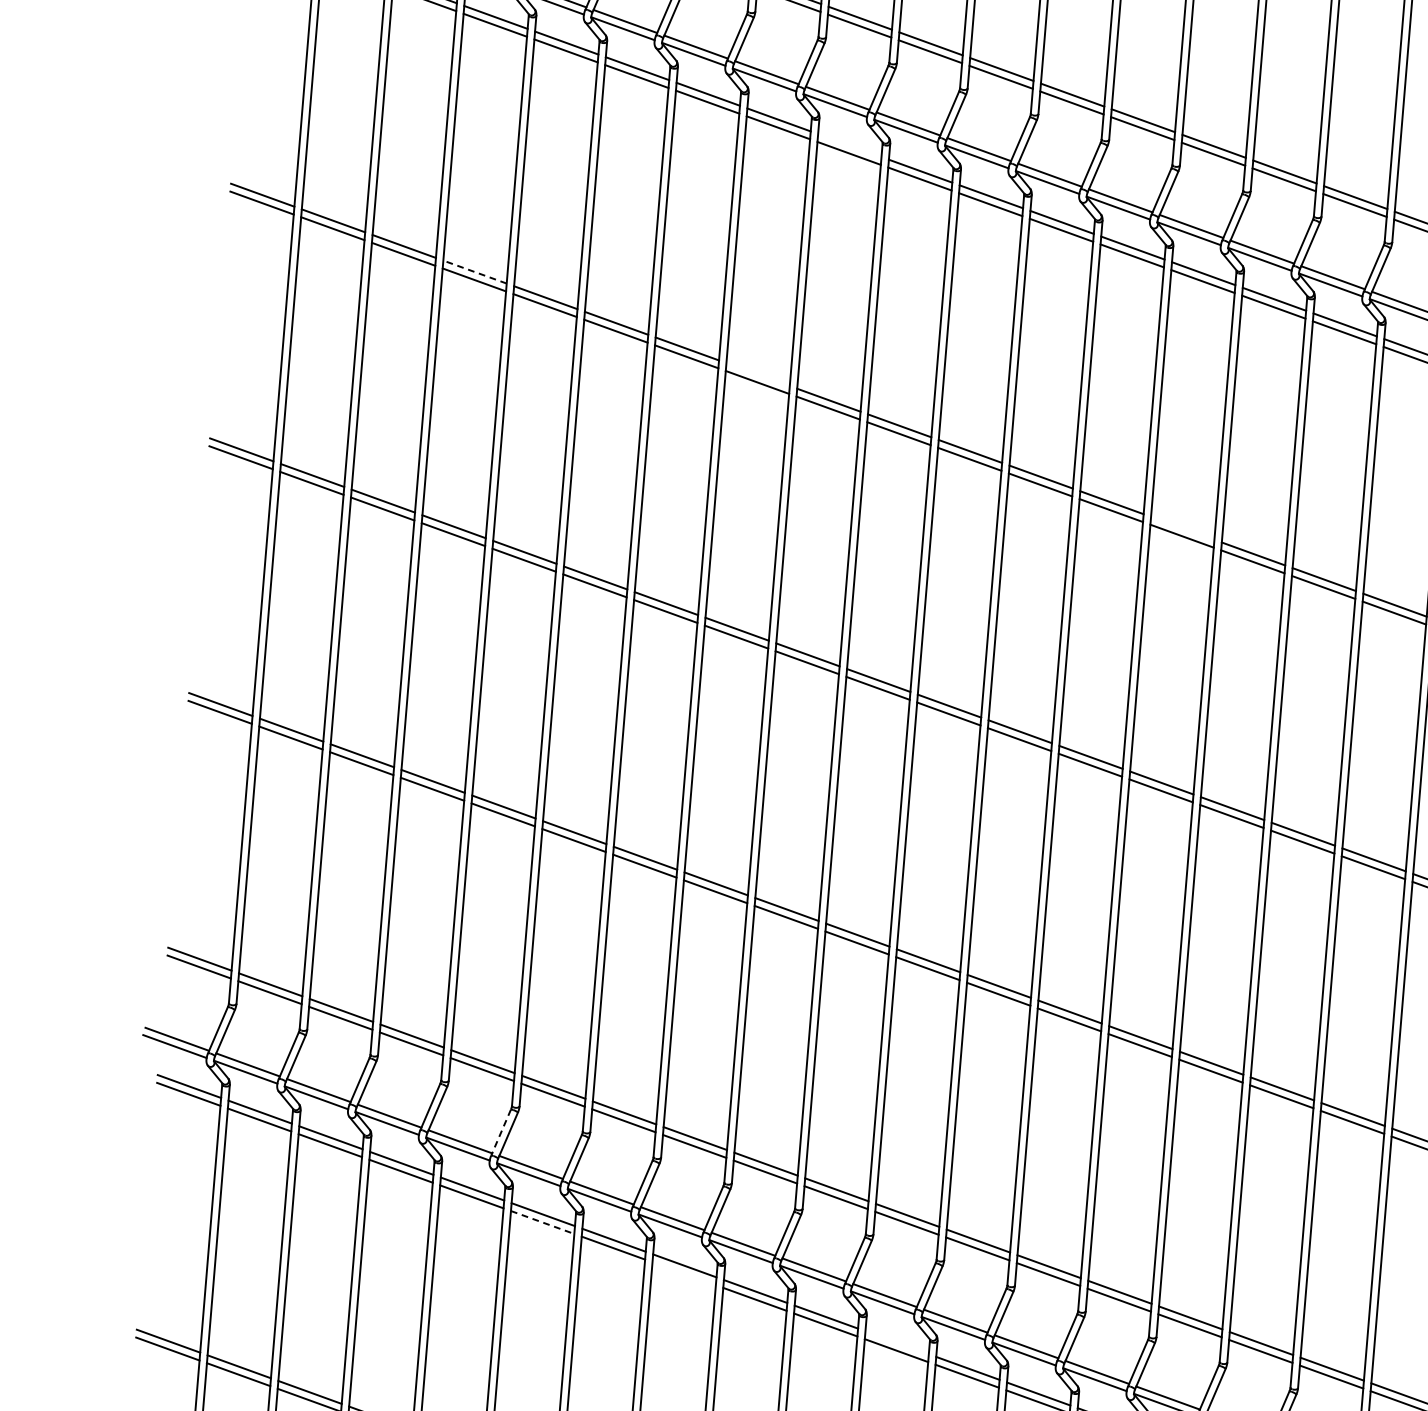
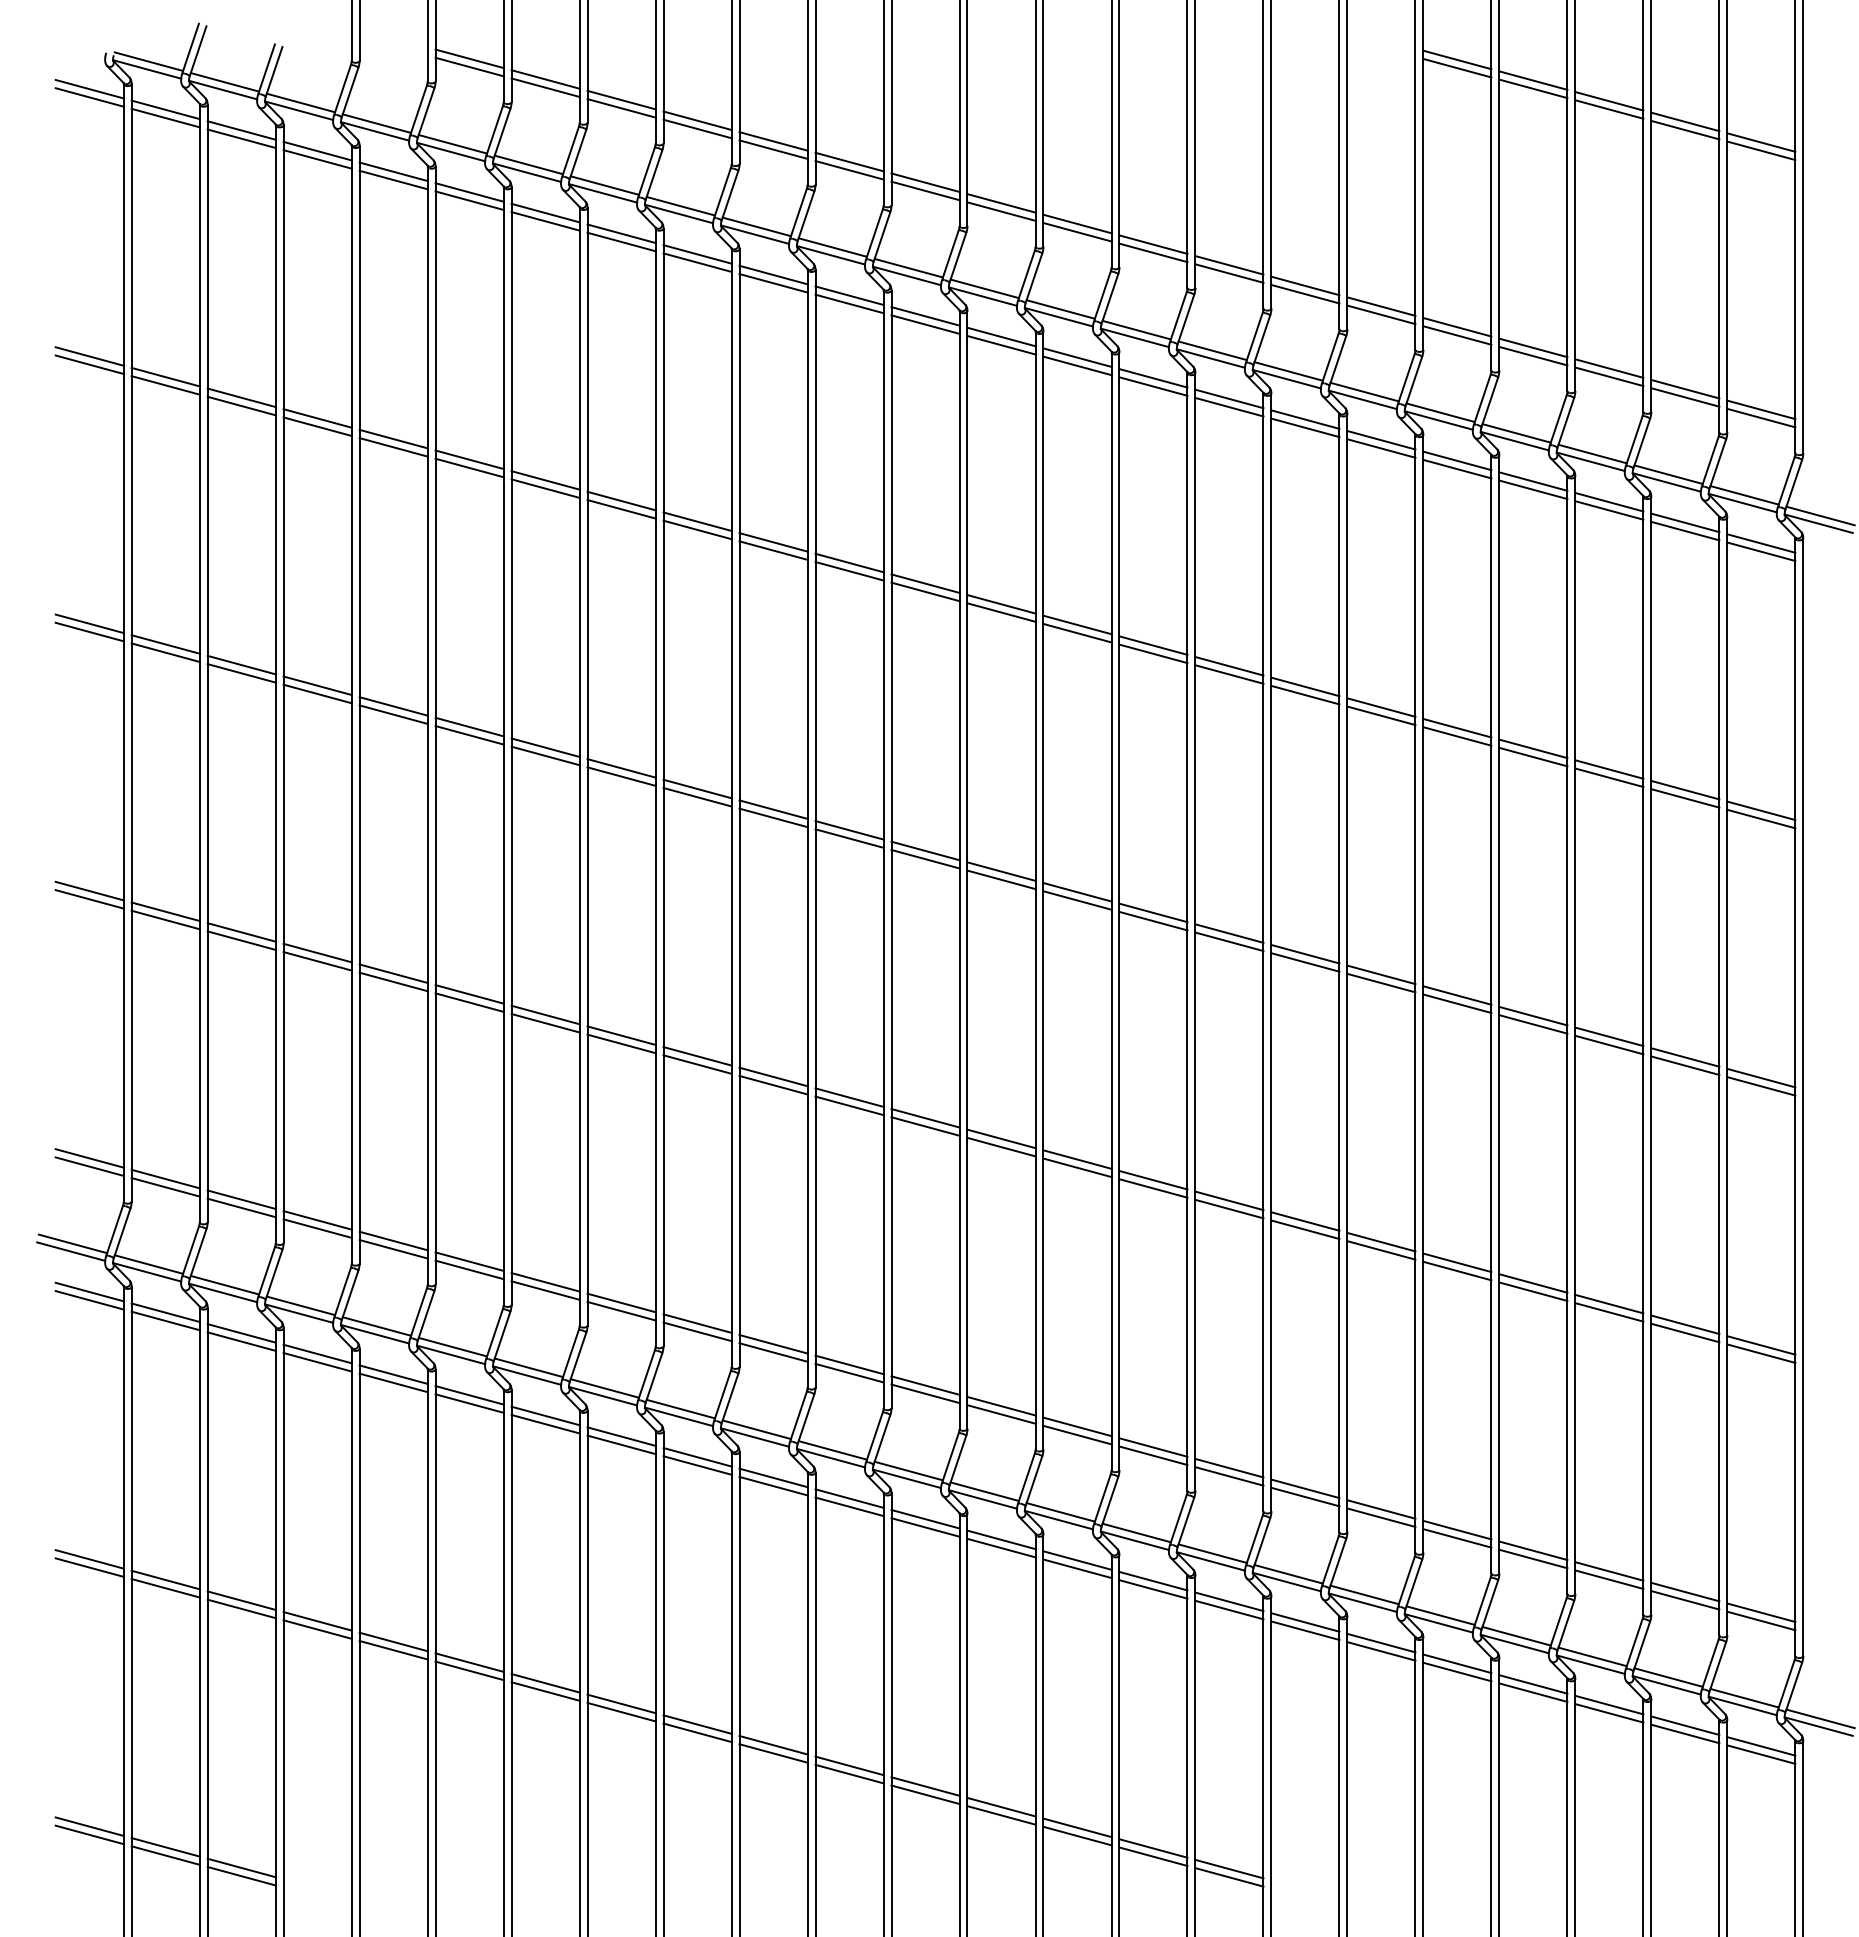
line: (849, 145) -> (697, 254), added
line: (474, 272) -> (317, 418), dashed -> solid
line: (758, 374) -> (621, 500), added
line: (1182, 527) -> (1077, 624), added
line: (501, 1132) -> (418, 1313), dashed -> solid
line: (543, 1222) -> (470, 1403), dashed -> solid
line: (684, 1273) -> (621, 1444), added
line: (897, 1342) -> (849, 1498), added

